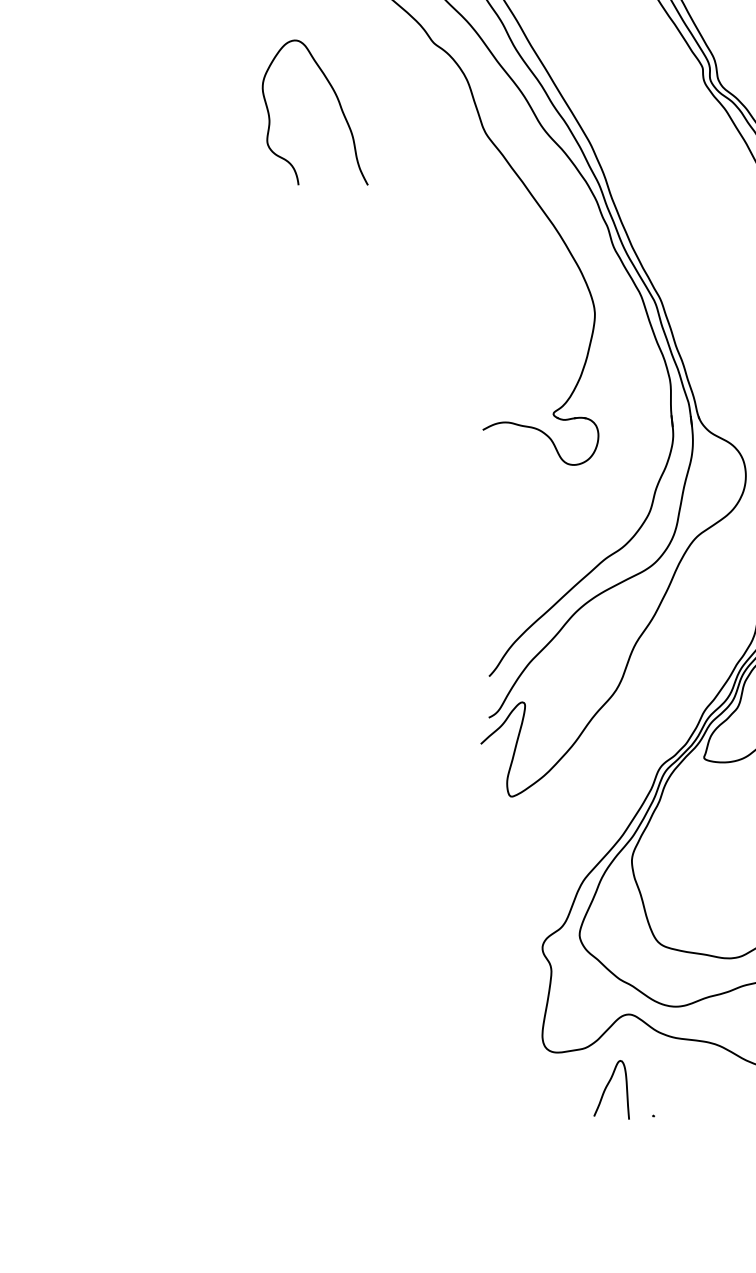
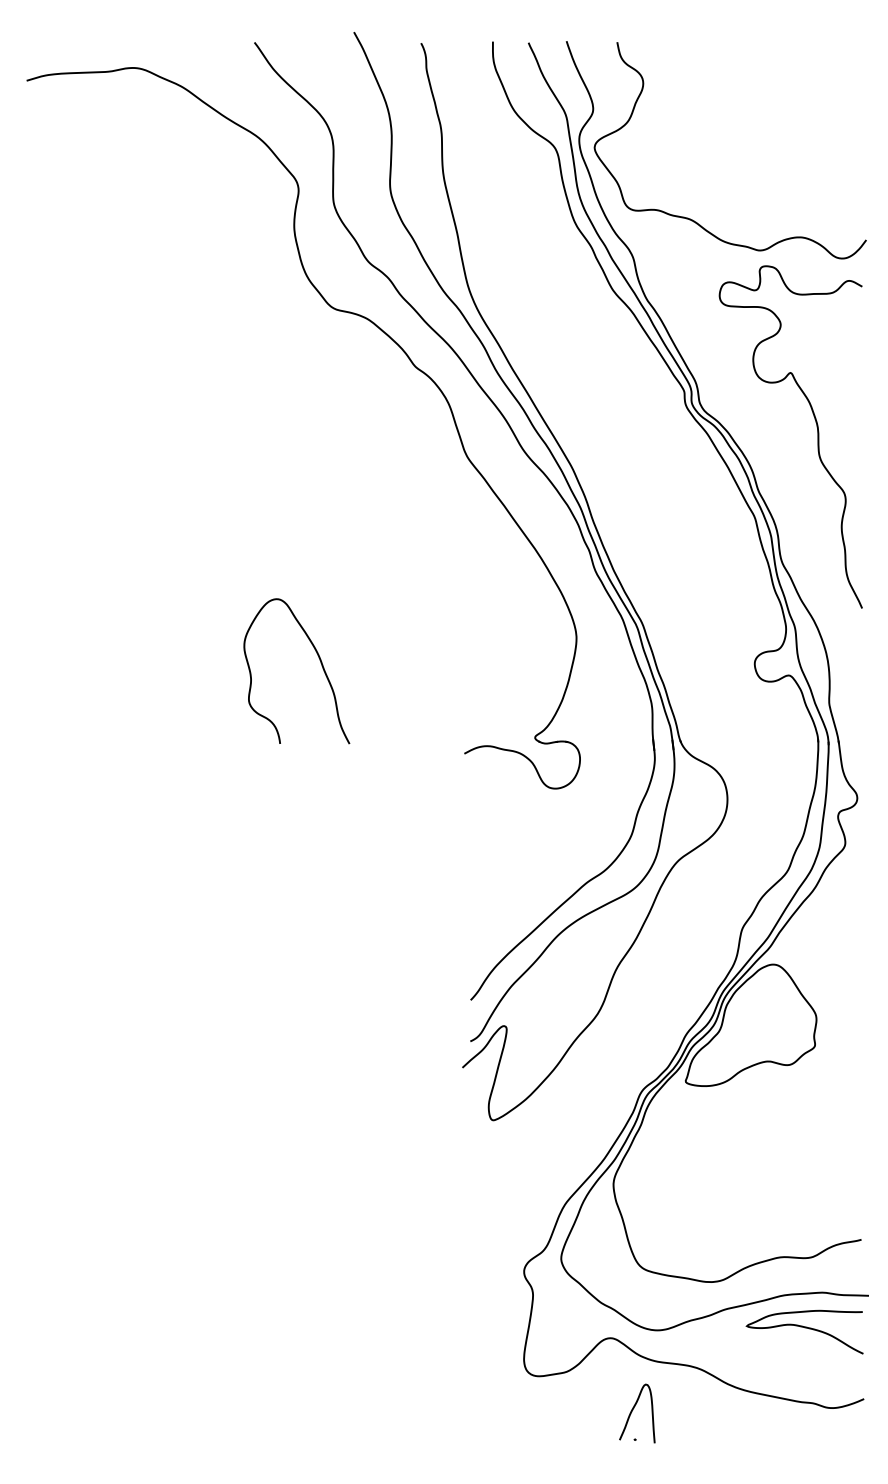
curve: (338, 104) -> (320, 663), moved
curve: (607, 1086) -> (633, 1410), moved

